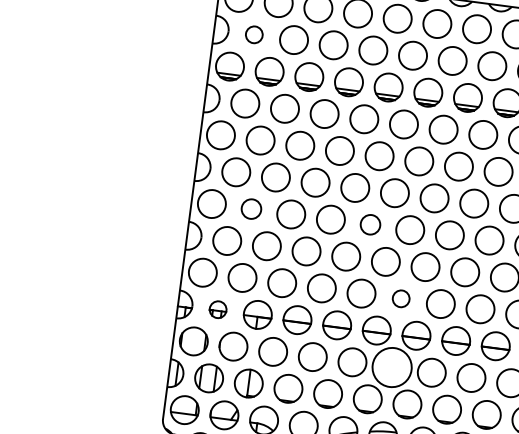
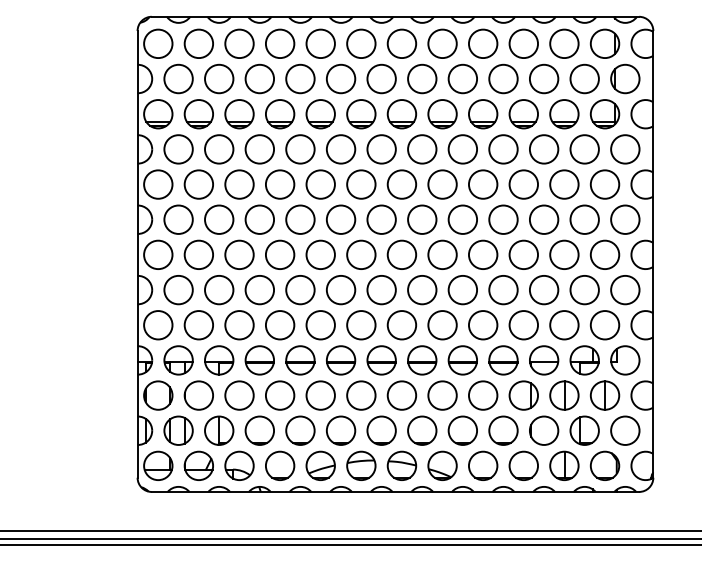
circle: (254, 34) -> (178, 78), size x1.67
circle: (251, 208) -> (198, 254), size x1.43
circle: (370, 224) -> (320, 254), size x1.43
circle: (401, 299) -> (361, 325), size x1.67
part: (218, 309) -> (178, 360), size x1.67
circle: (392, 367) -> (361, 395), size x0.71

